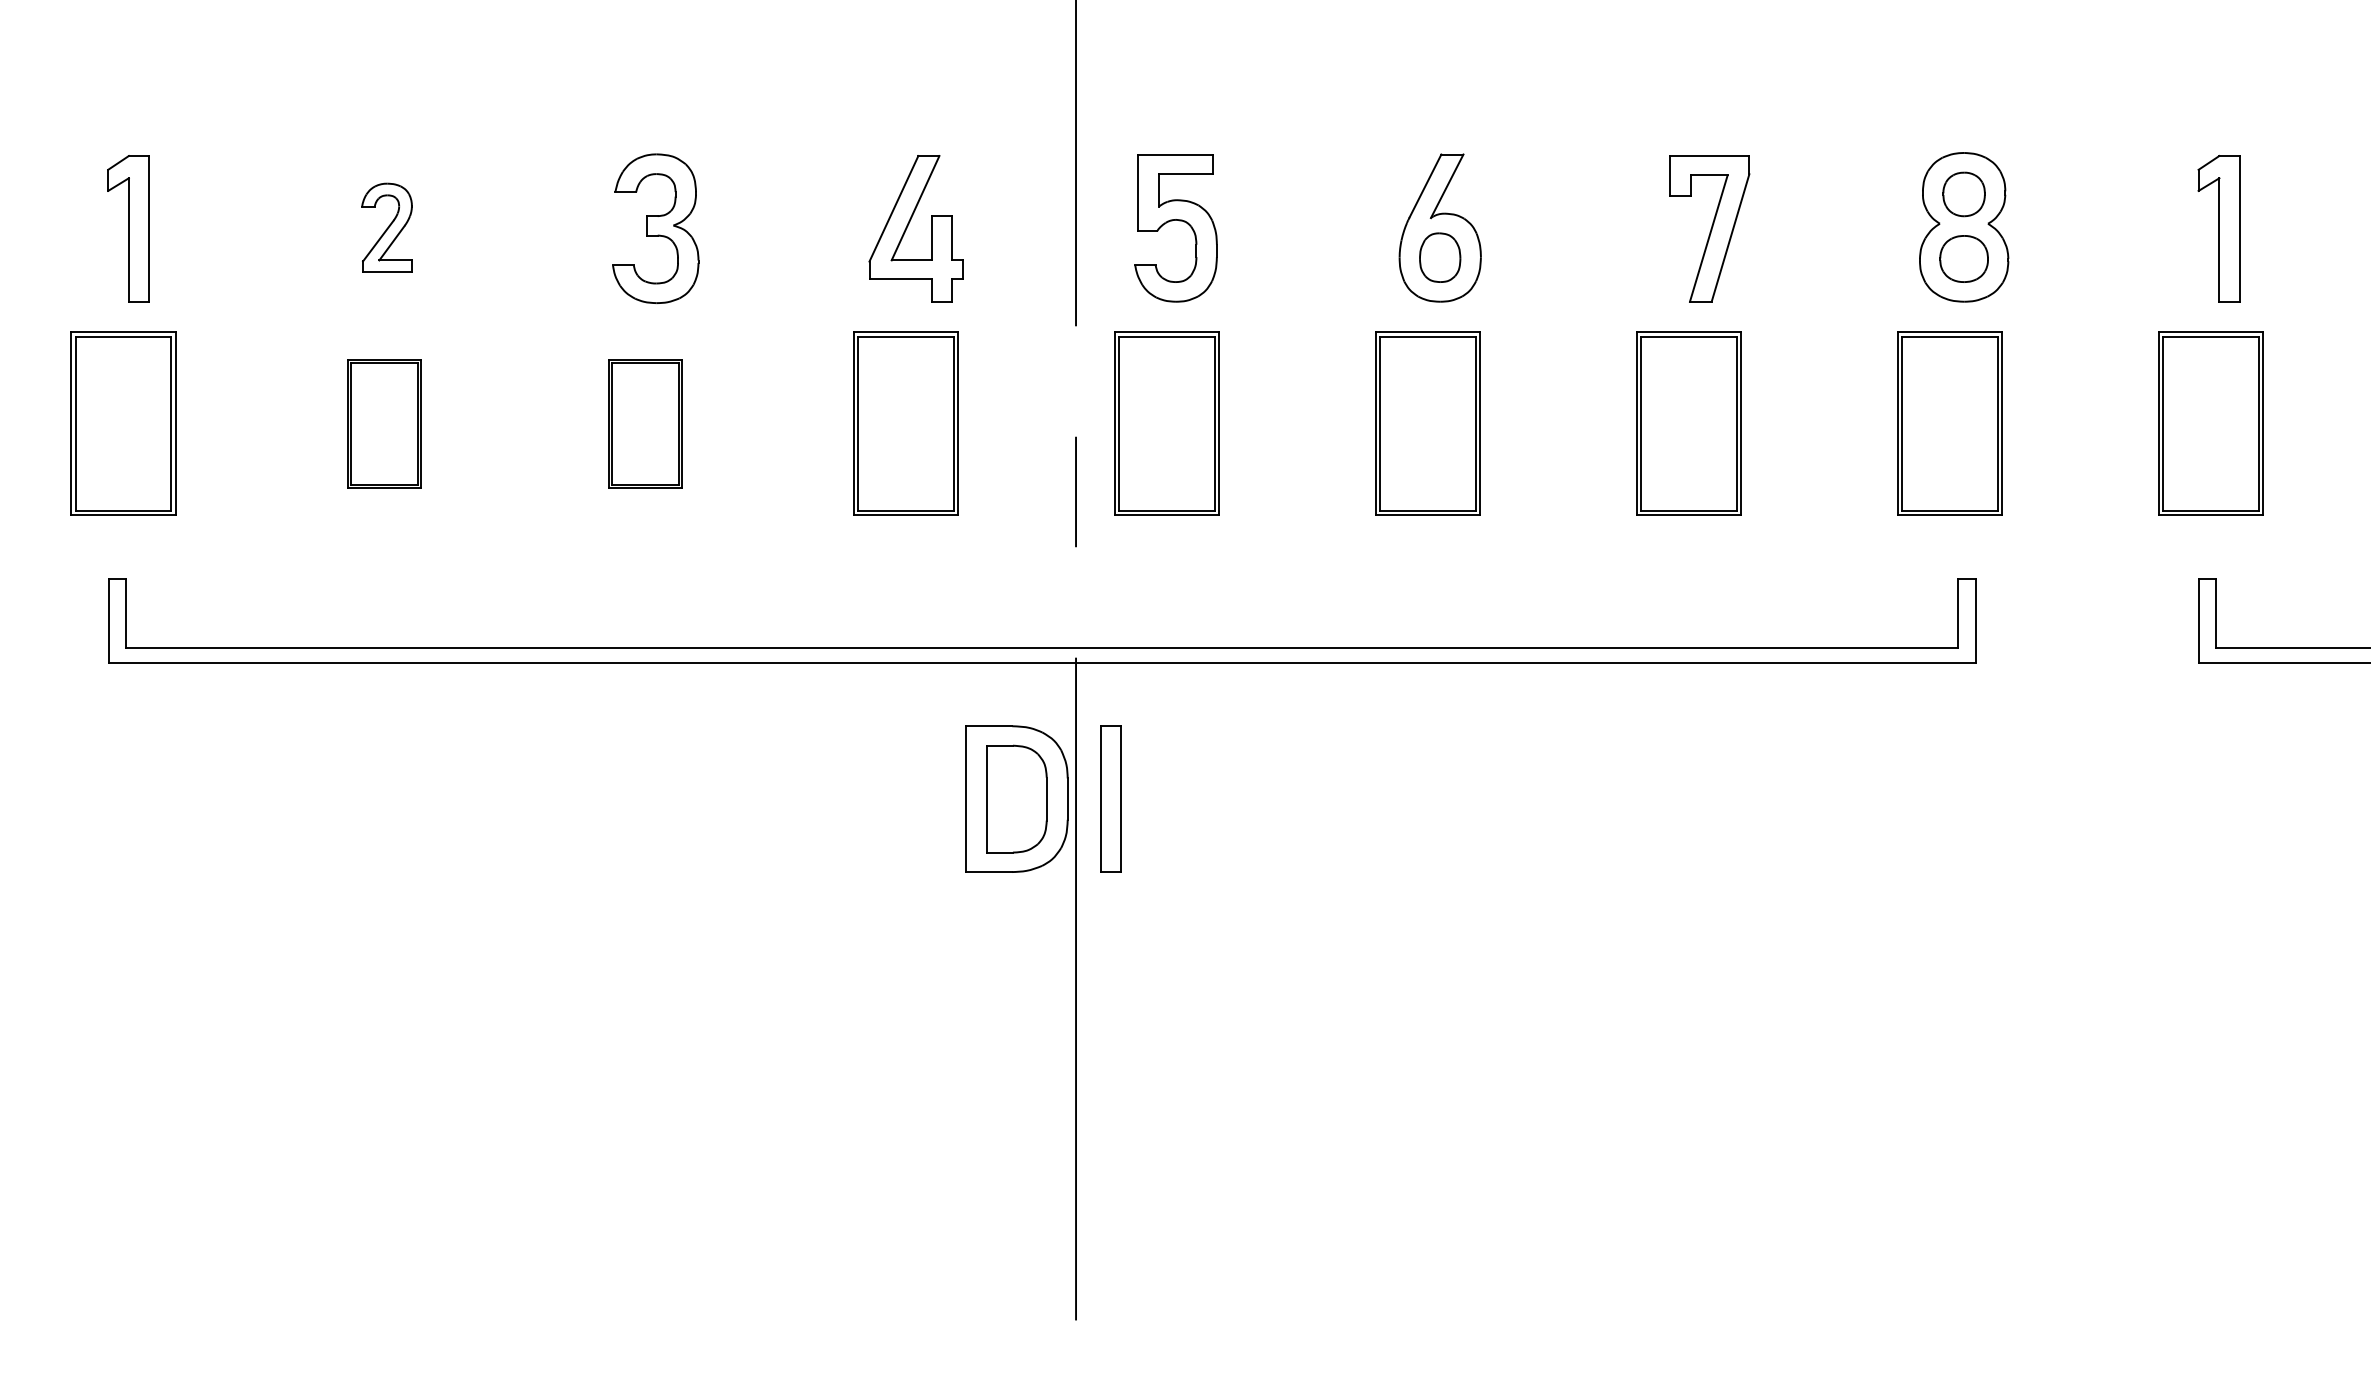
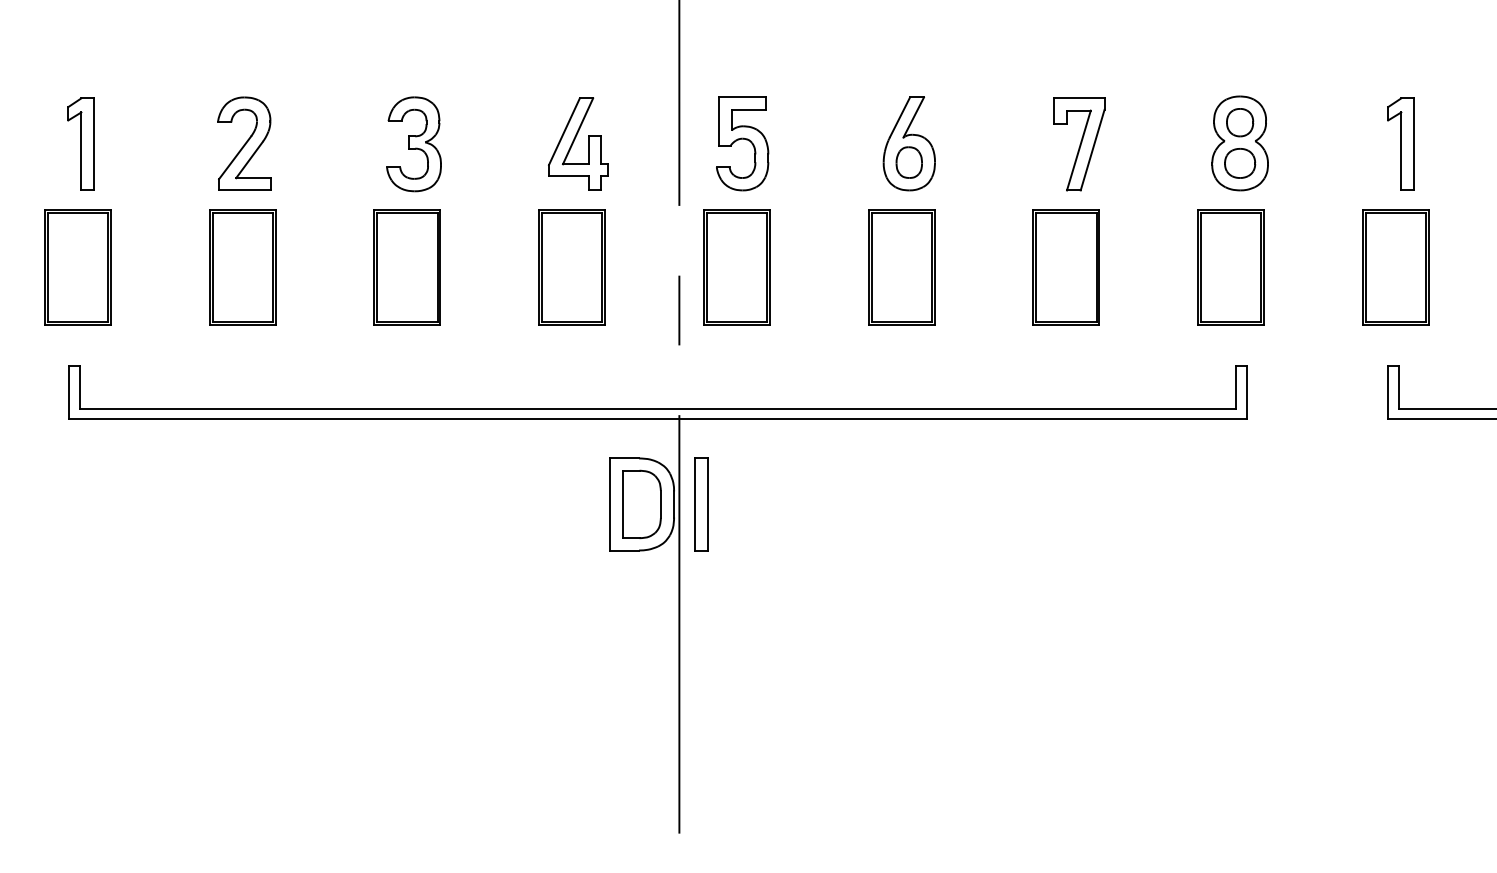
part: (387, 227) -> (244, 143), size x1.67
part: (384, 423) -> (242, 267), size x1.43
part: (643, 423) -> (406, 267), size x1.43

